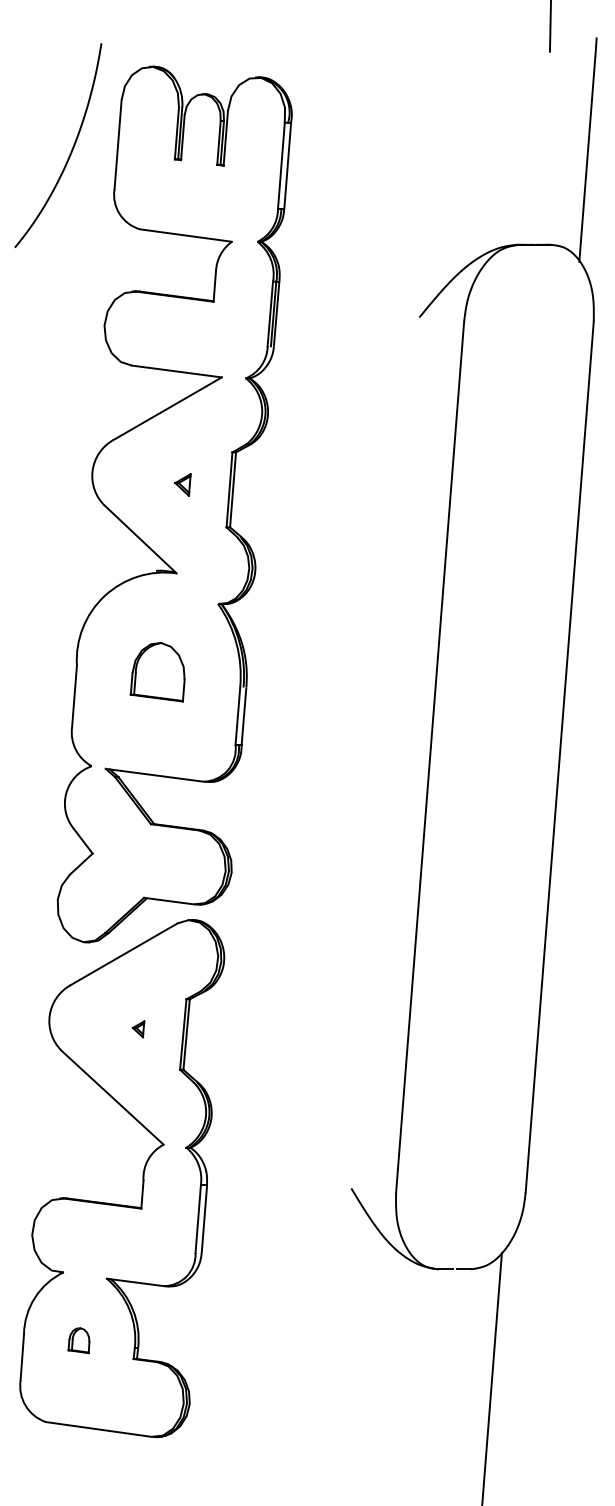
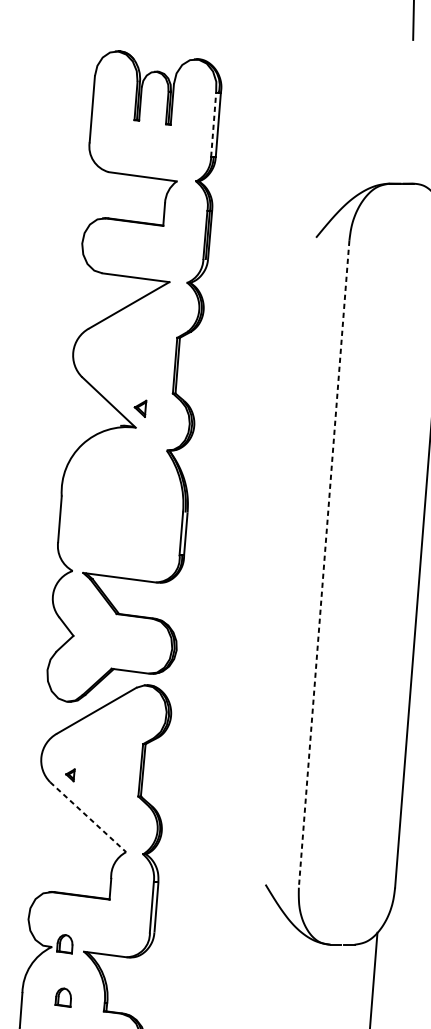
curve: (70, 151) -> (56, 114), removed
line: (281, 165) -> (213, 124), solid -> dashed
part: (182, 484) -> (140, 408), moved
part: (157, 672) -> (121, 501), removed
line: (430, 757) -> (324, 564), solid -> dashed
part: (138, 1029) -> (70, 775), moved
line: (112, 1097) -> (88, 817), solid -> dashed
part: (80, 1268) -> (64, 944), added

